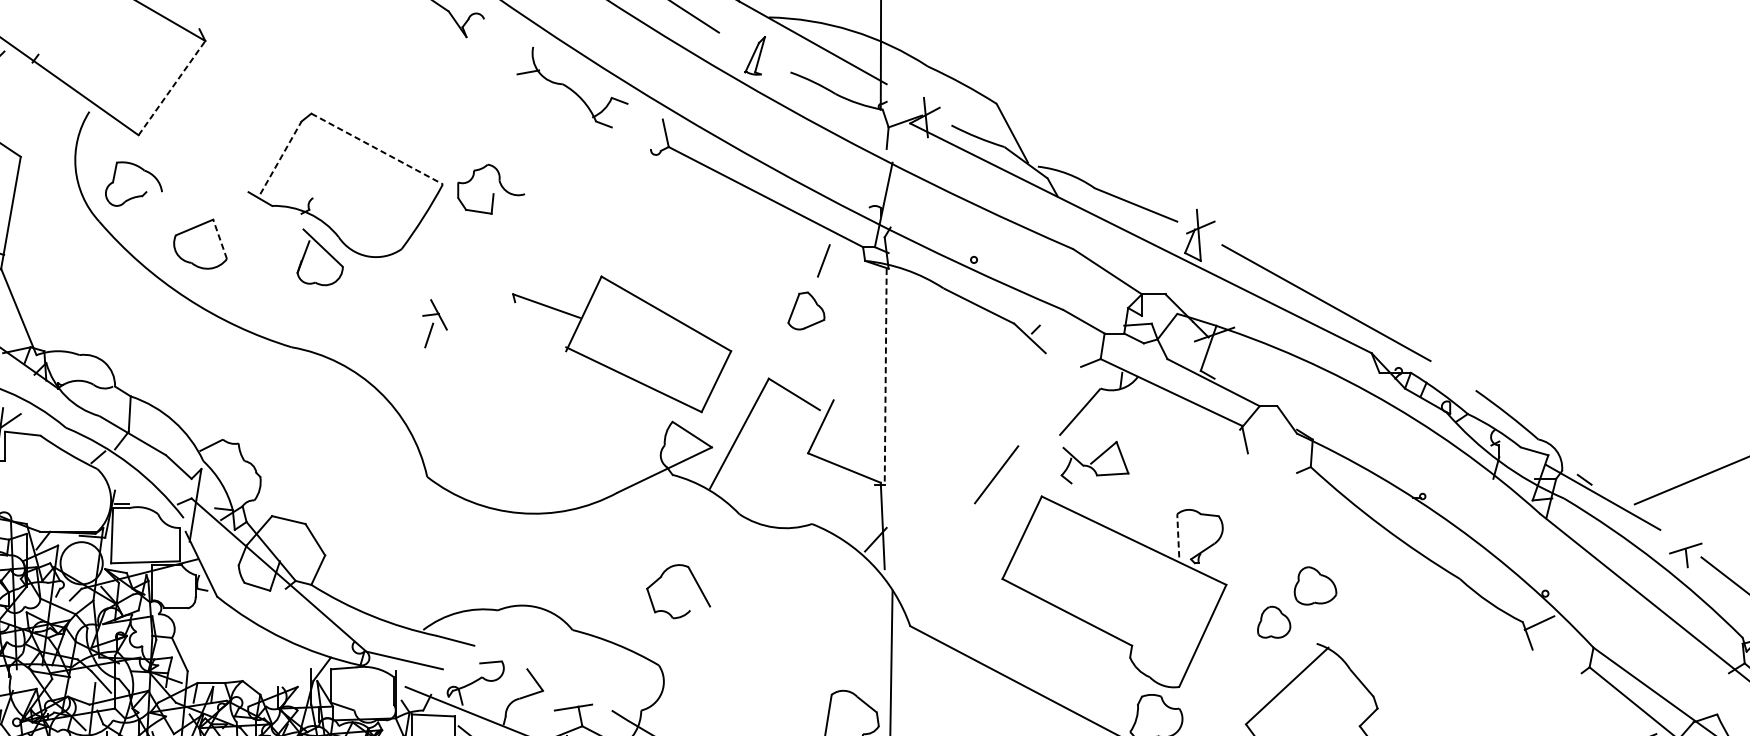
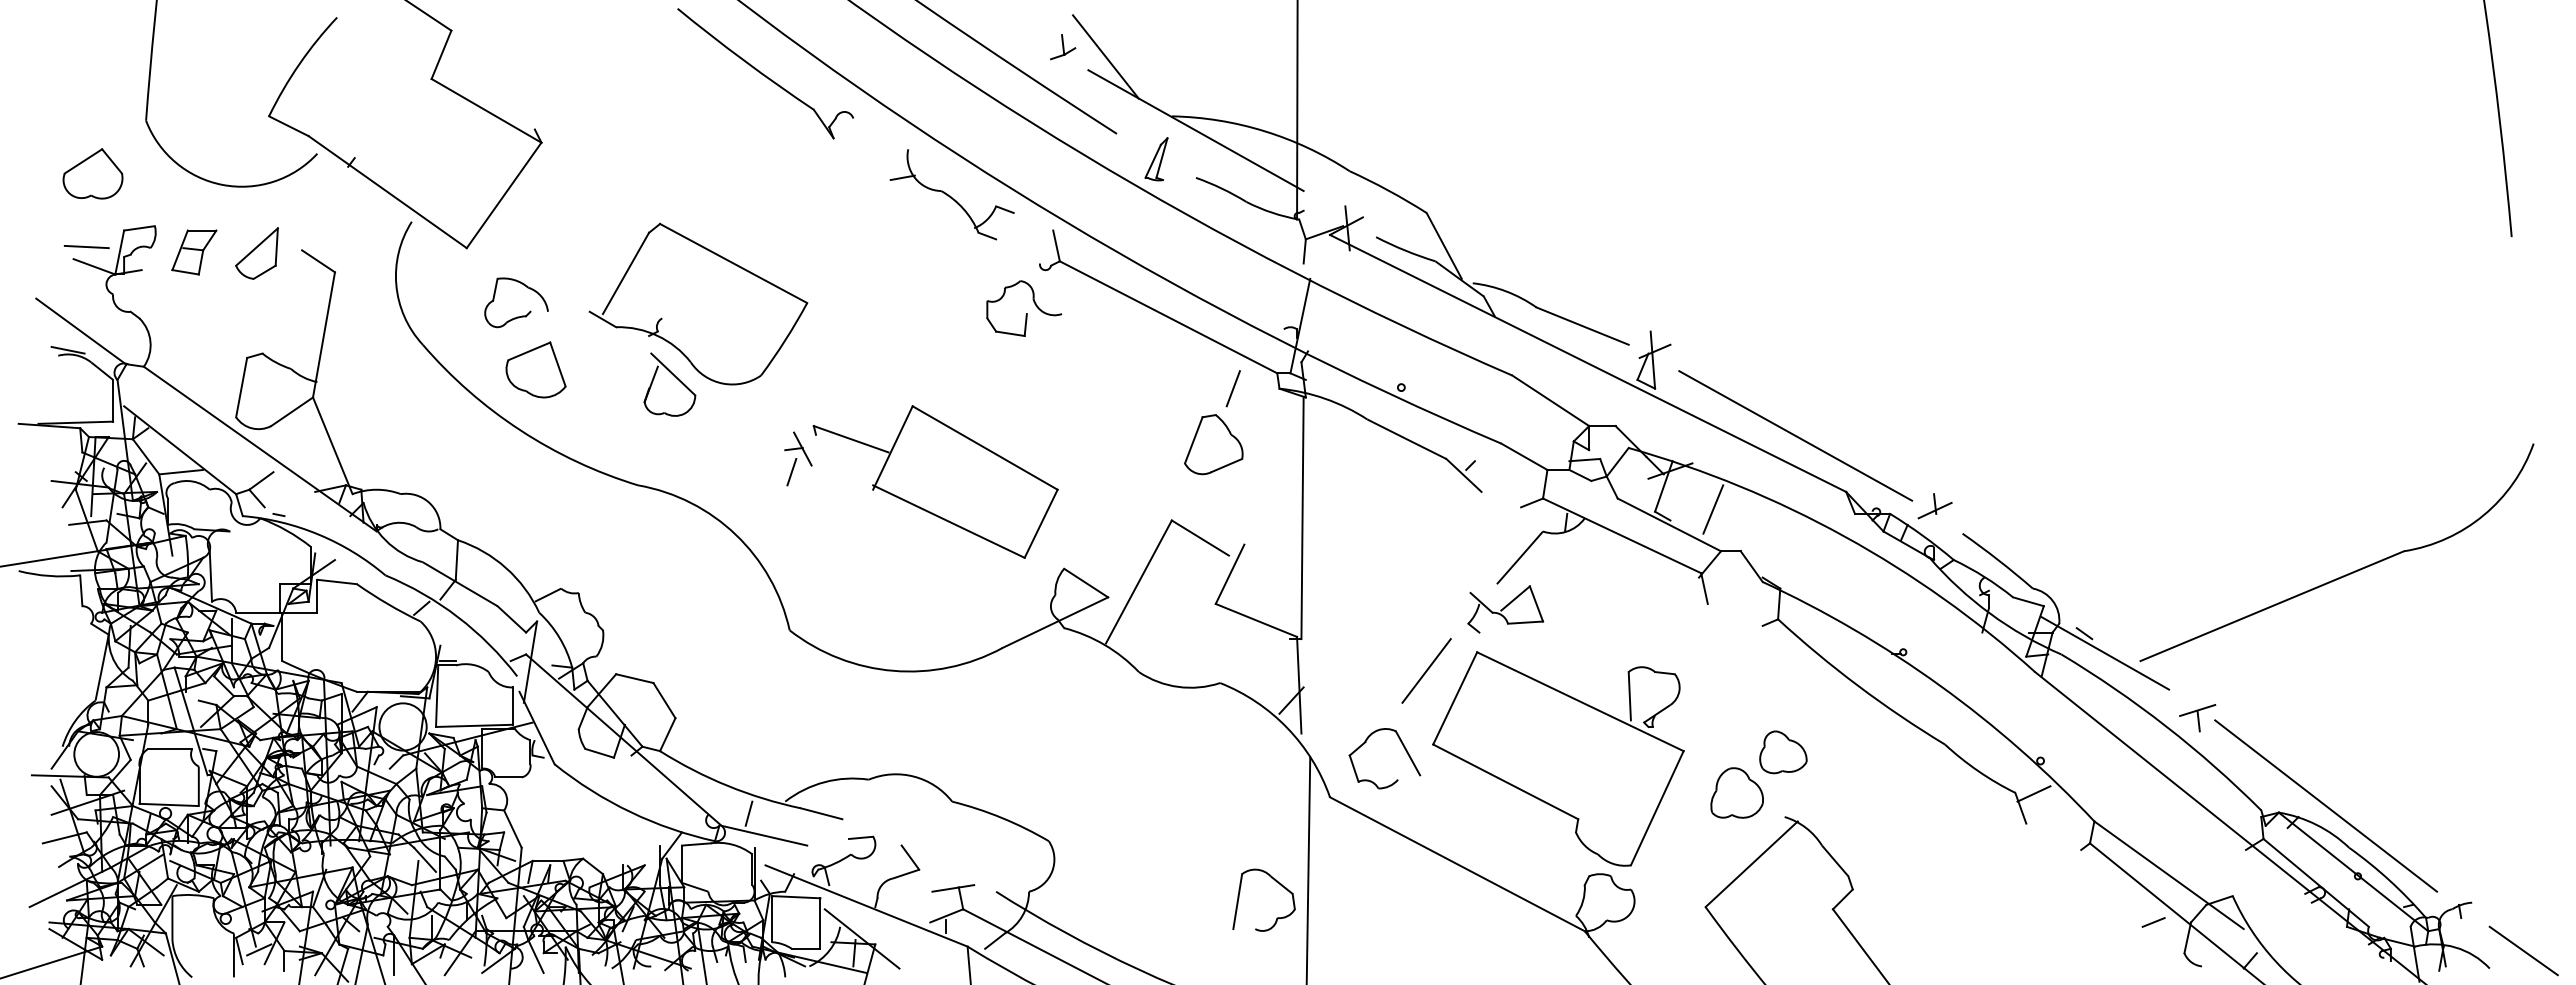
line: (172, 88) -> (504, 195), dashed -> solid
line: (377, 148) -> (733, 263), dashed -> solid
line: (281, 157) -> (626, 273), dashed -> solid
part: (491, 189) -> (1024, 308), moved
part: (138, 195) -> (521, 315), moved
line: (219, 239) -> (557, 364), dashed -> solid
part: (806, 310) -> (1213, 444), size x1.43
part: (621, 343) -> (935, 481), moved
part: (1450, 366) -> (1934, 506), added
line: (1253, 368) -> (1713, 509), added
line: (885, 376) -> (1302, 518), dashed -> solid
part: (1094, 462) -> (1505, 609), moved
line: (996, 474) -> (1426, 670), moved
line: (1177, 535) -> (1629, 695), dashed -> solid
part: (696, 583) -> (1404, 749), moved
part: (1273, 621) -> (1736, 792), size x1.43
line: (390, 640) -> (748, 813), added

